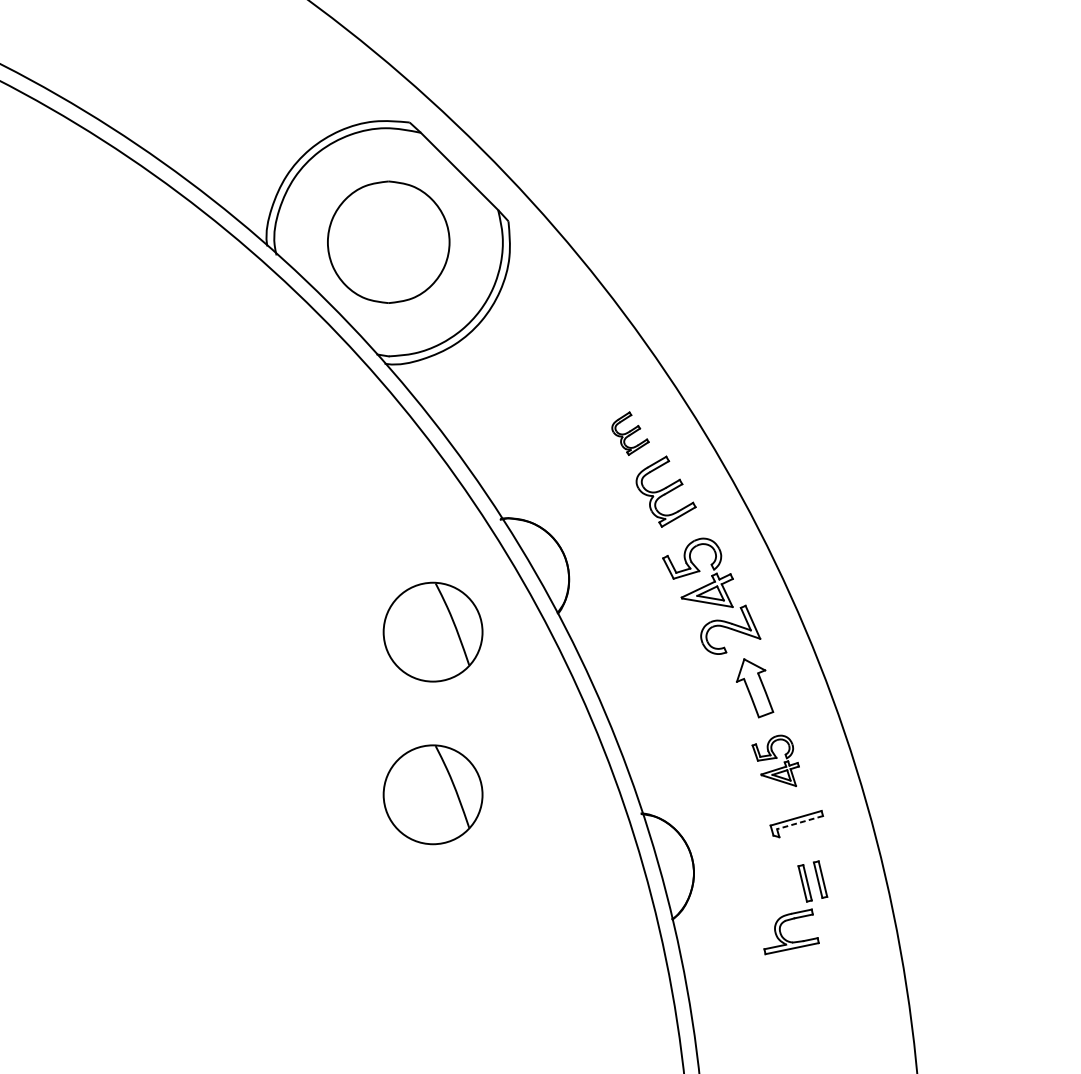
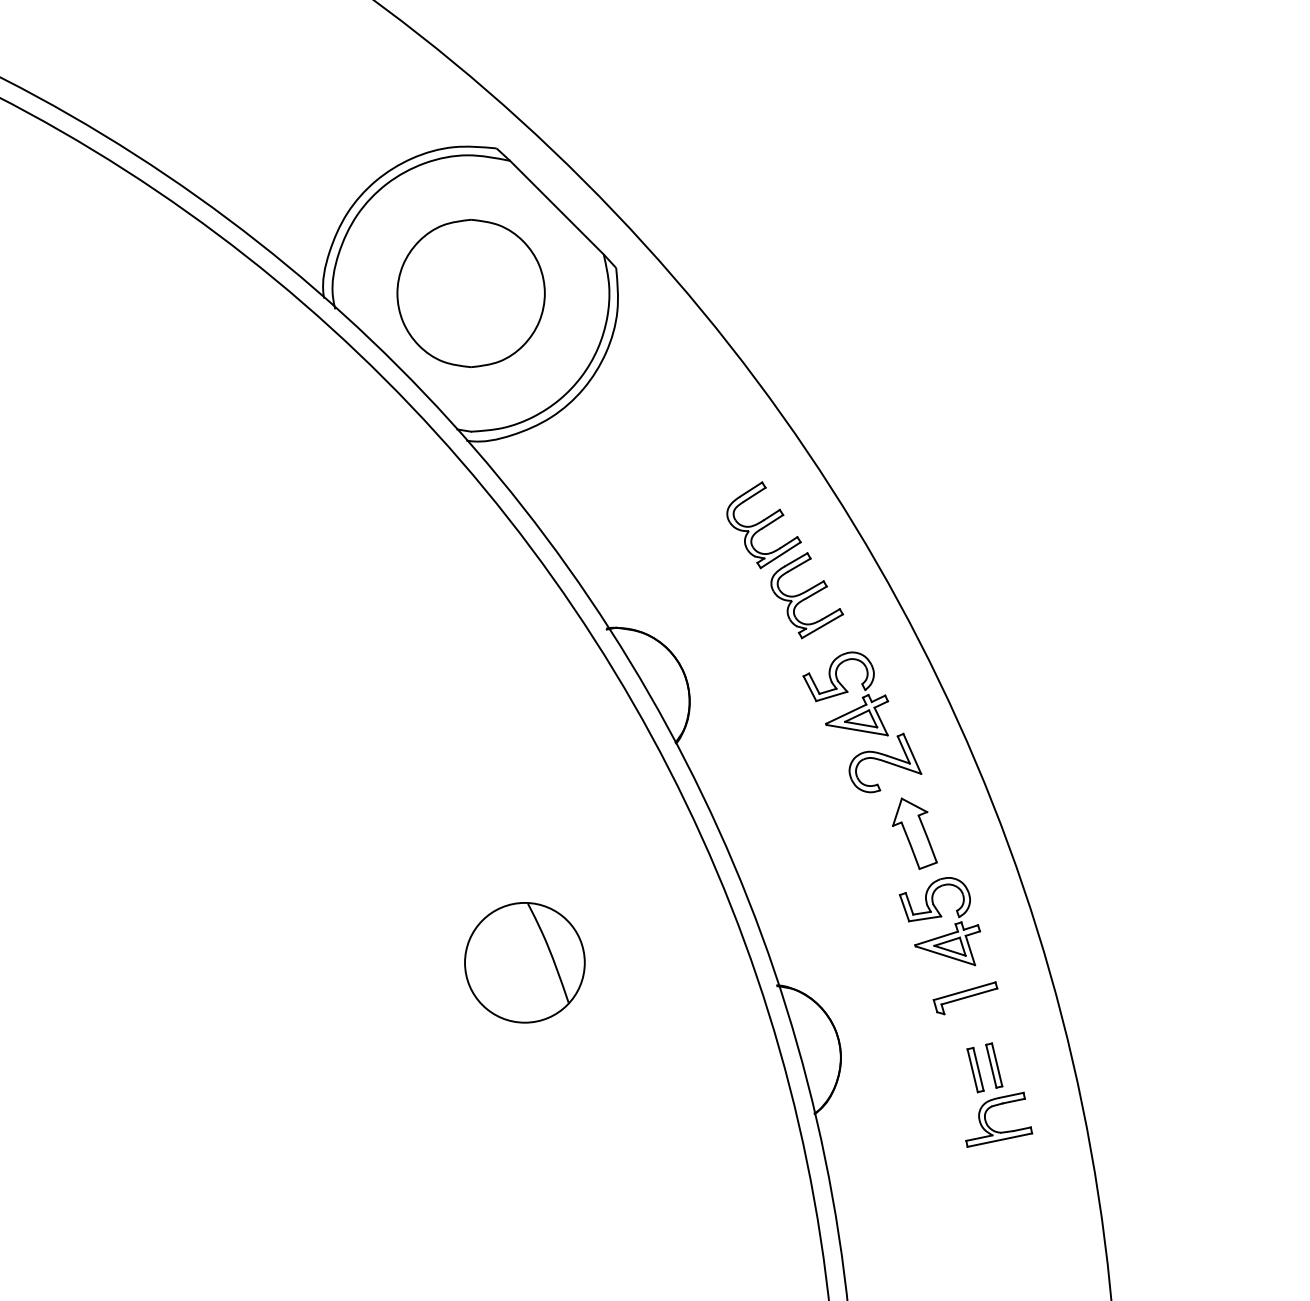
part: (630, 433) -> (763, 525), size x1.67
part: (432, 631) -> (524, 765), removed
part: (775, 760) -> (939, 921), size x1.43
line: (800, 822) -> (969, 996), dashed -> solid
part: (786, 939) -> (993, 1129), moved

